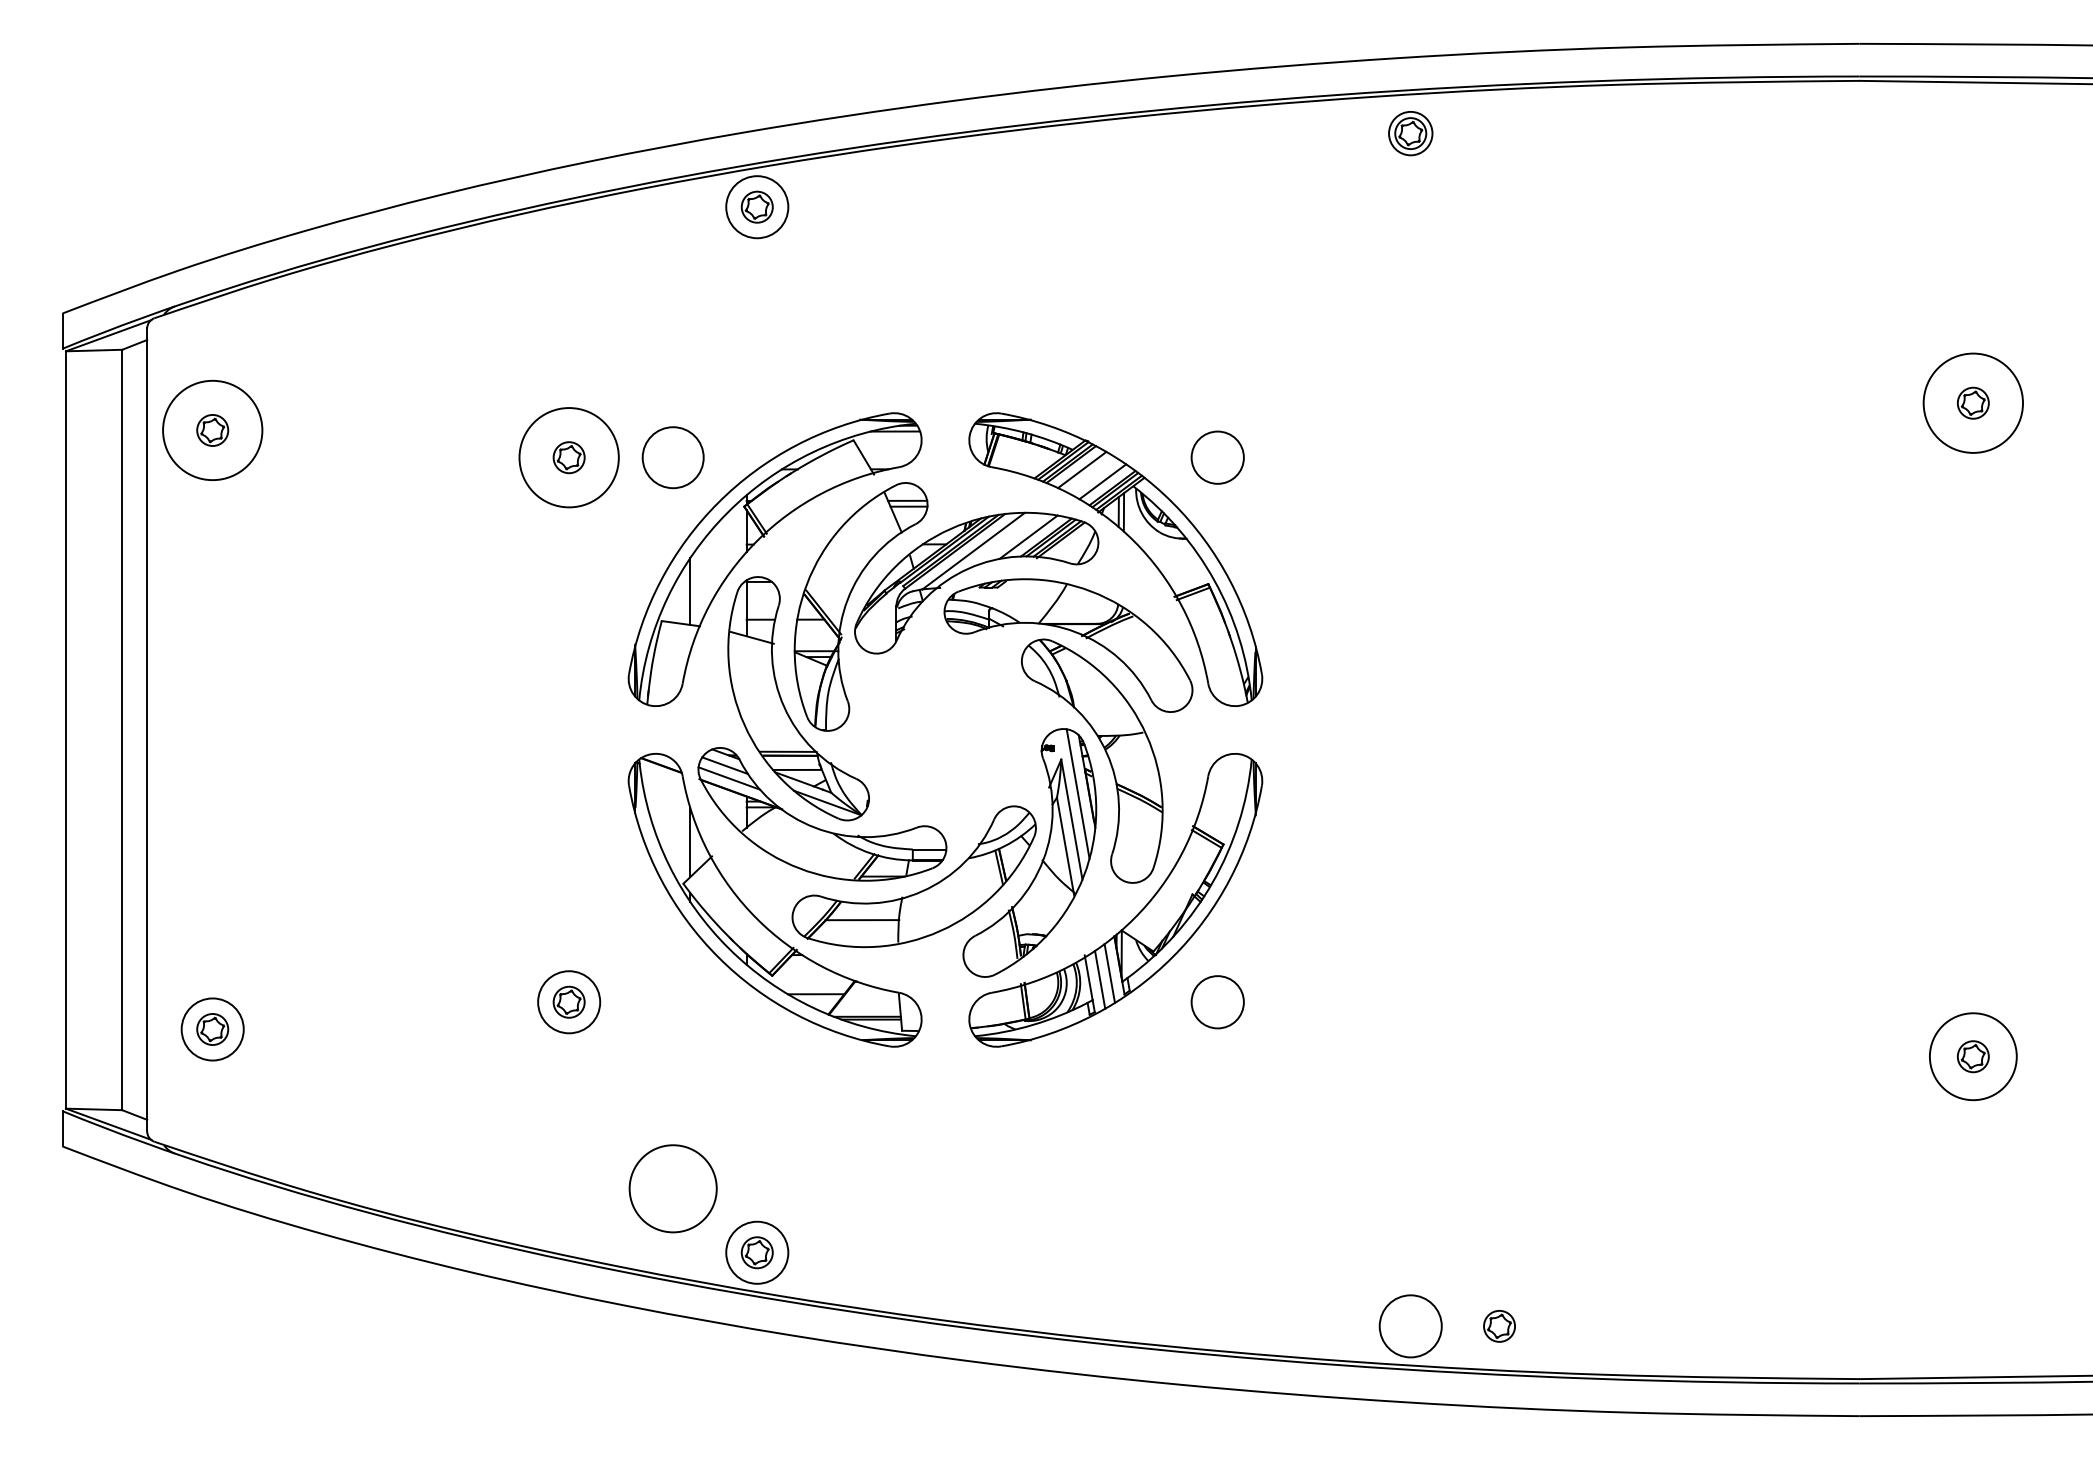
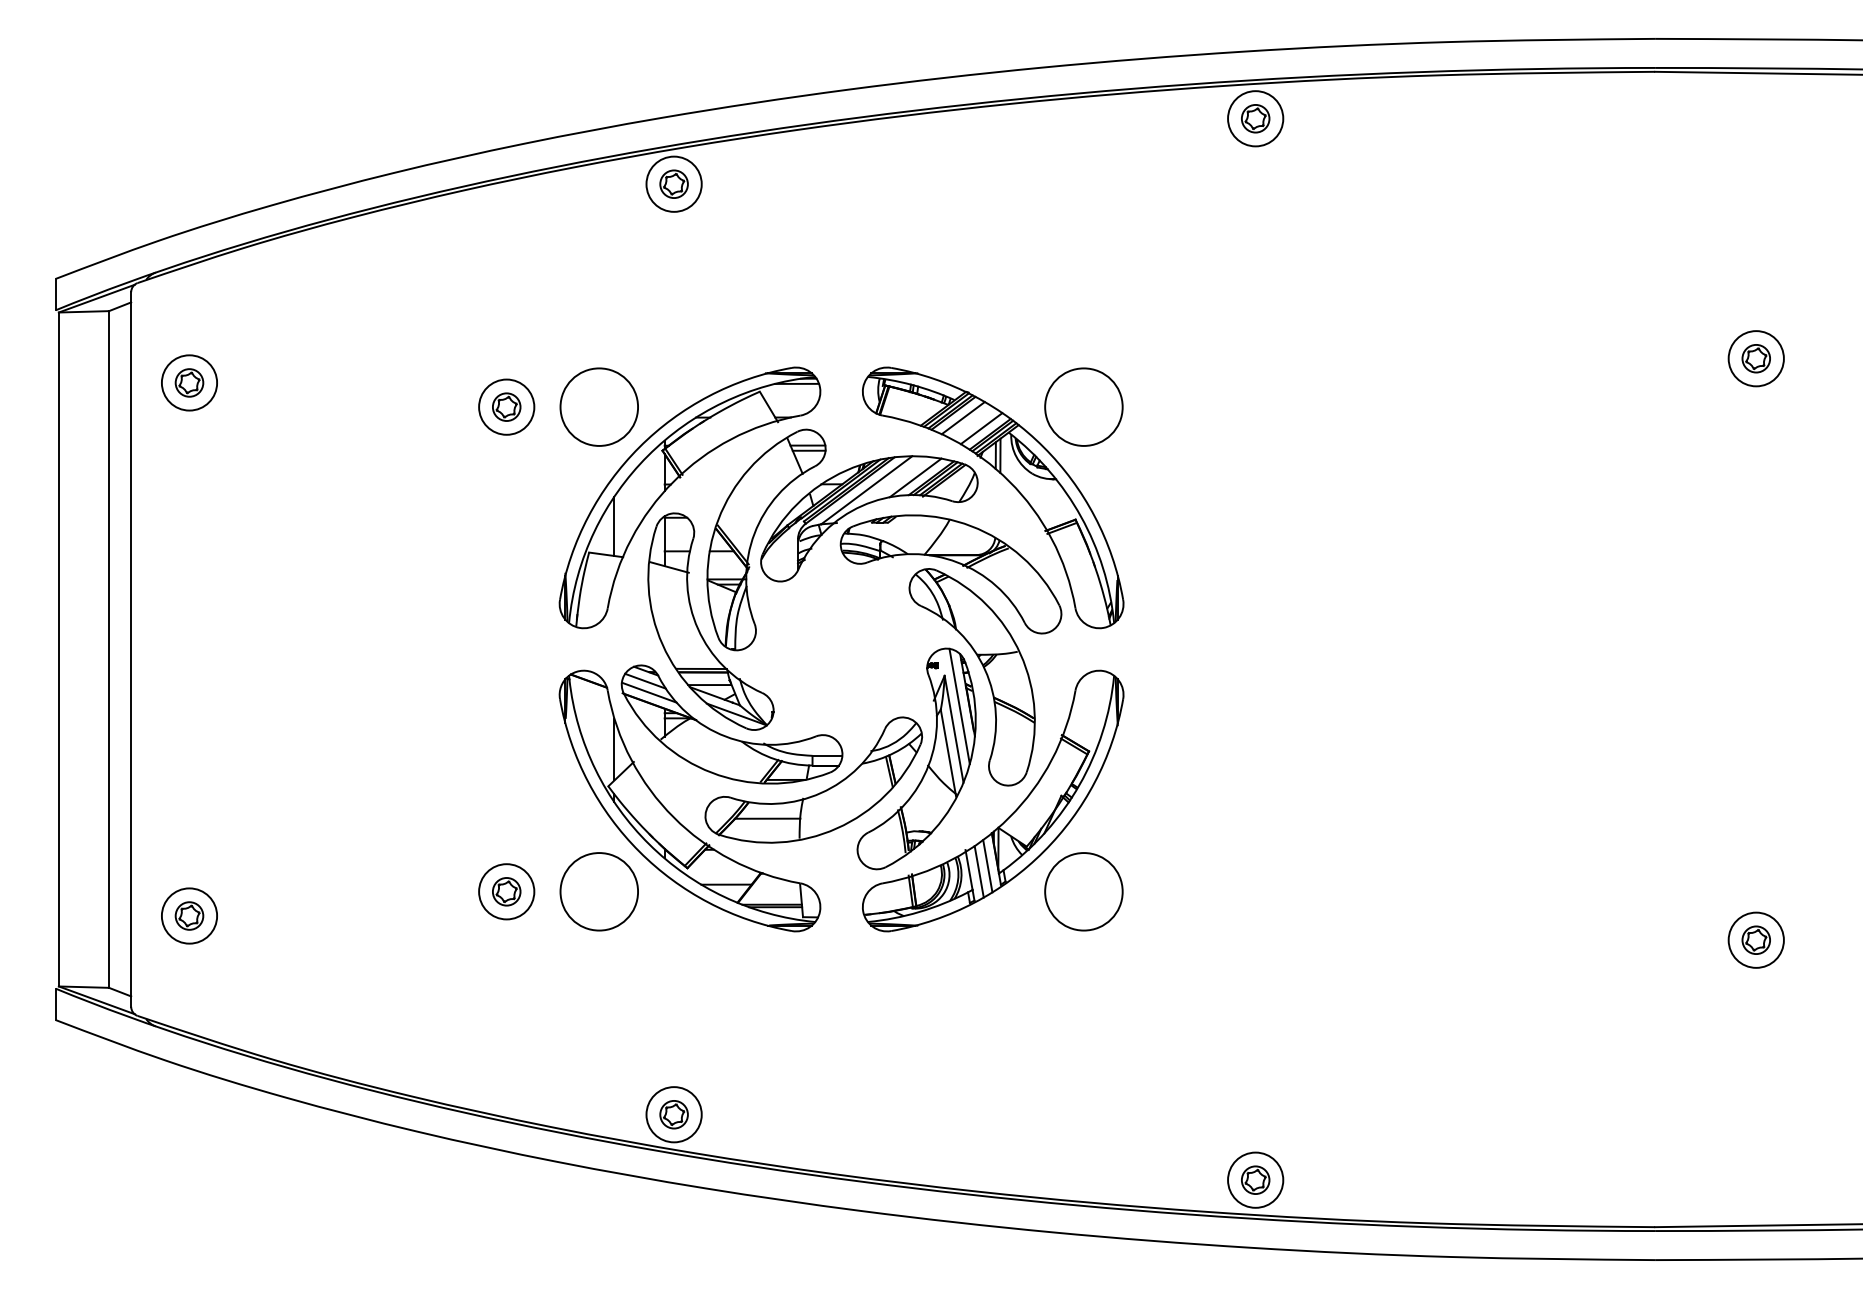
circle: (1410, 133) -> (1255, 118), size x1.43
circle: (1972, 403) -> (1755, 358), size x0.62
circle: (212, 429) -> (189, 382), size x0.62
circle: (568, 456) -> (506, 406), size x0.62
circle: (673, 456) -> (599, 406), size x1.43
circle: (1217, 456) -> (1083, 406), size x1.67
circle: (1217, 1001) -> (1083, 891), size x1.67
circle: (1972, 1055) -> (1755, 939), size x0.71
circle: (672, 1188) -> (598, 891), moved
part: (1499, 1325) -> (1255, 1179), moved

